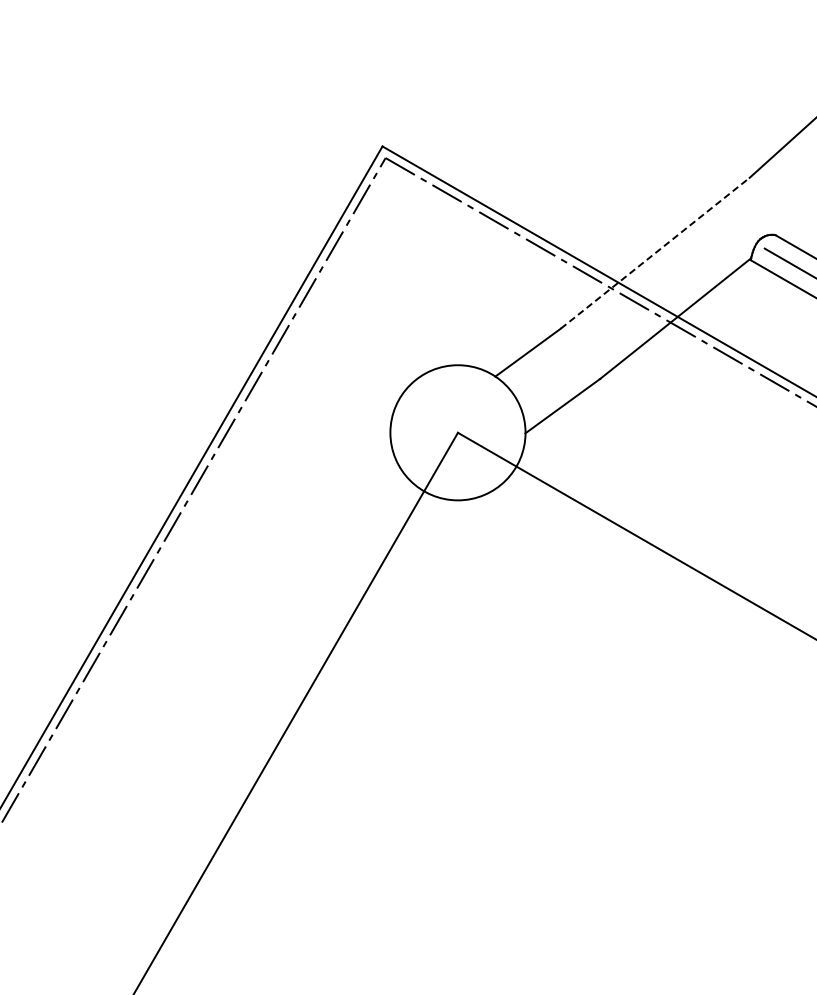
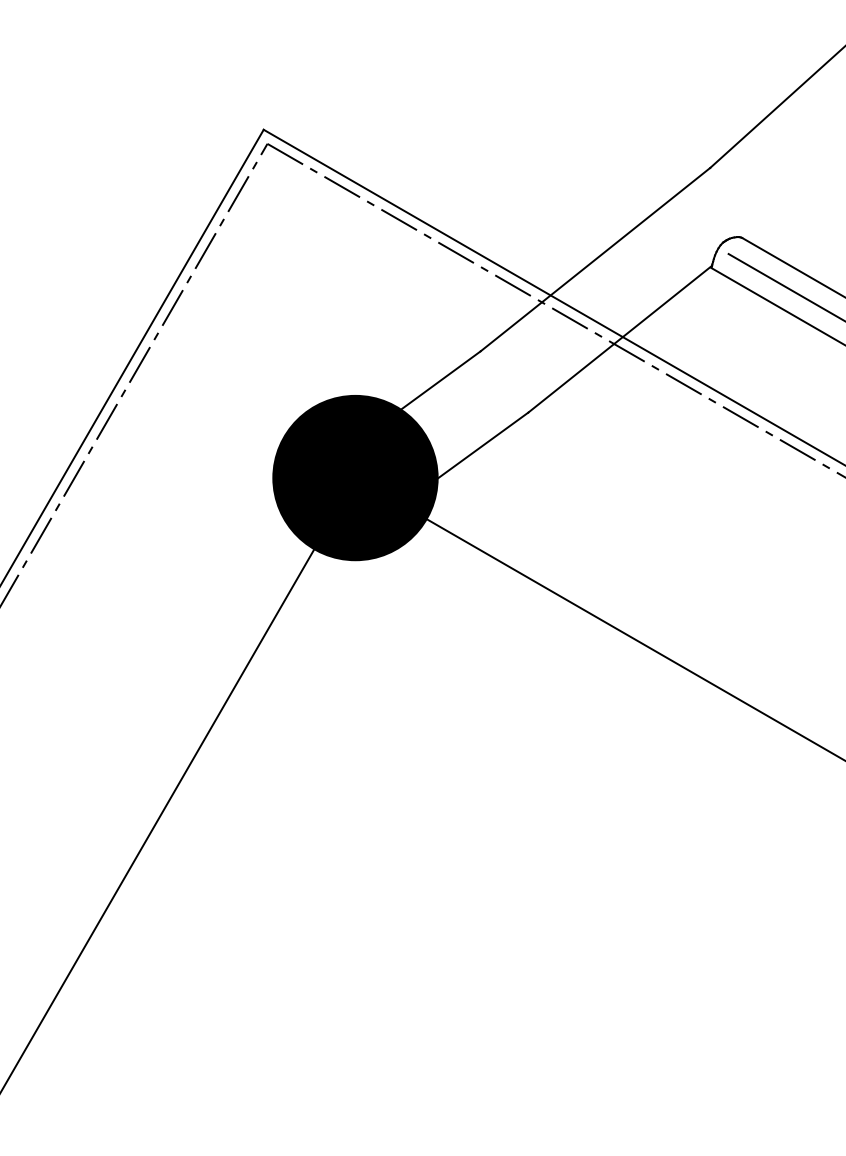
line: (655, 253) -> (595, 259), dashed -> solid
fill: (457, 432) -> (354, 477), added

